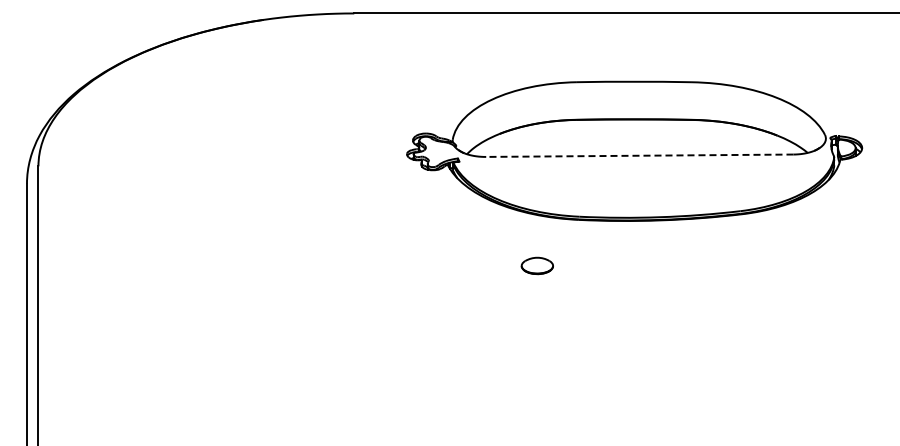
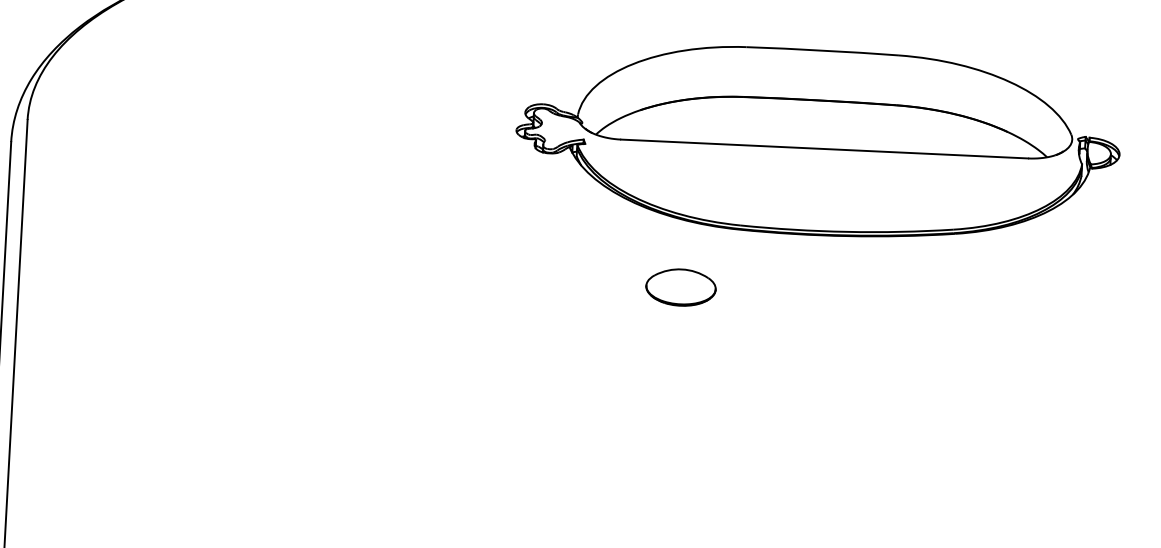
line: (639, 155) -> (824, 148), dashed -> solid
part: (537, 265) -> (681, 287), size x1.67

